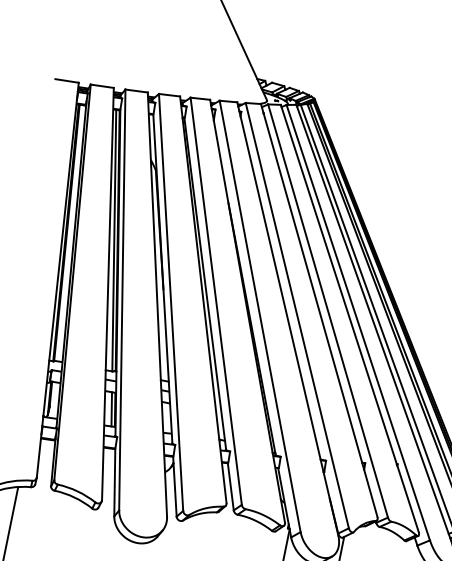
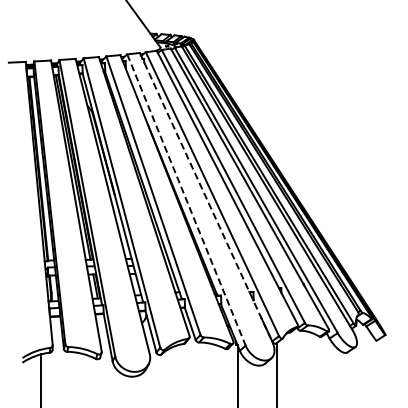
line: (260, 317) -> (186, 200), solid -> dashed
line: (287, 319) -> (206, 198), solid -> dashed

